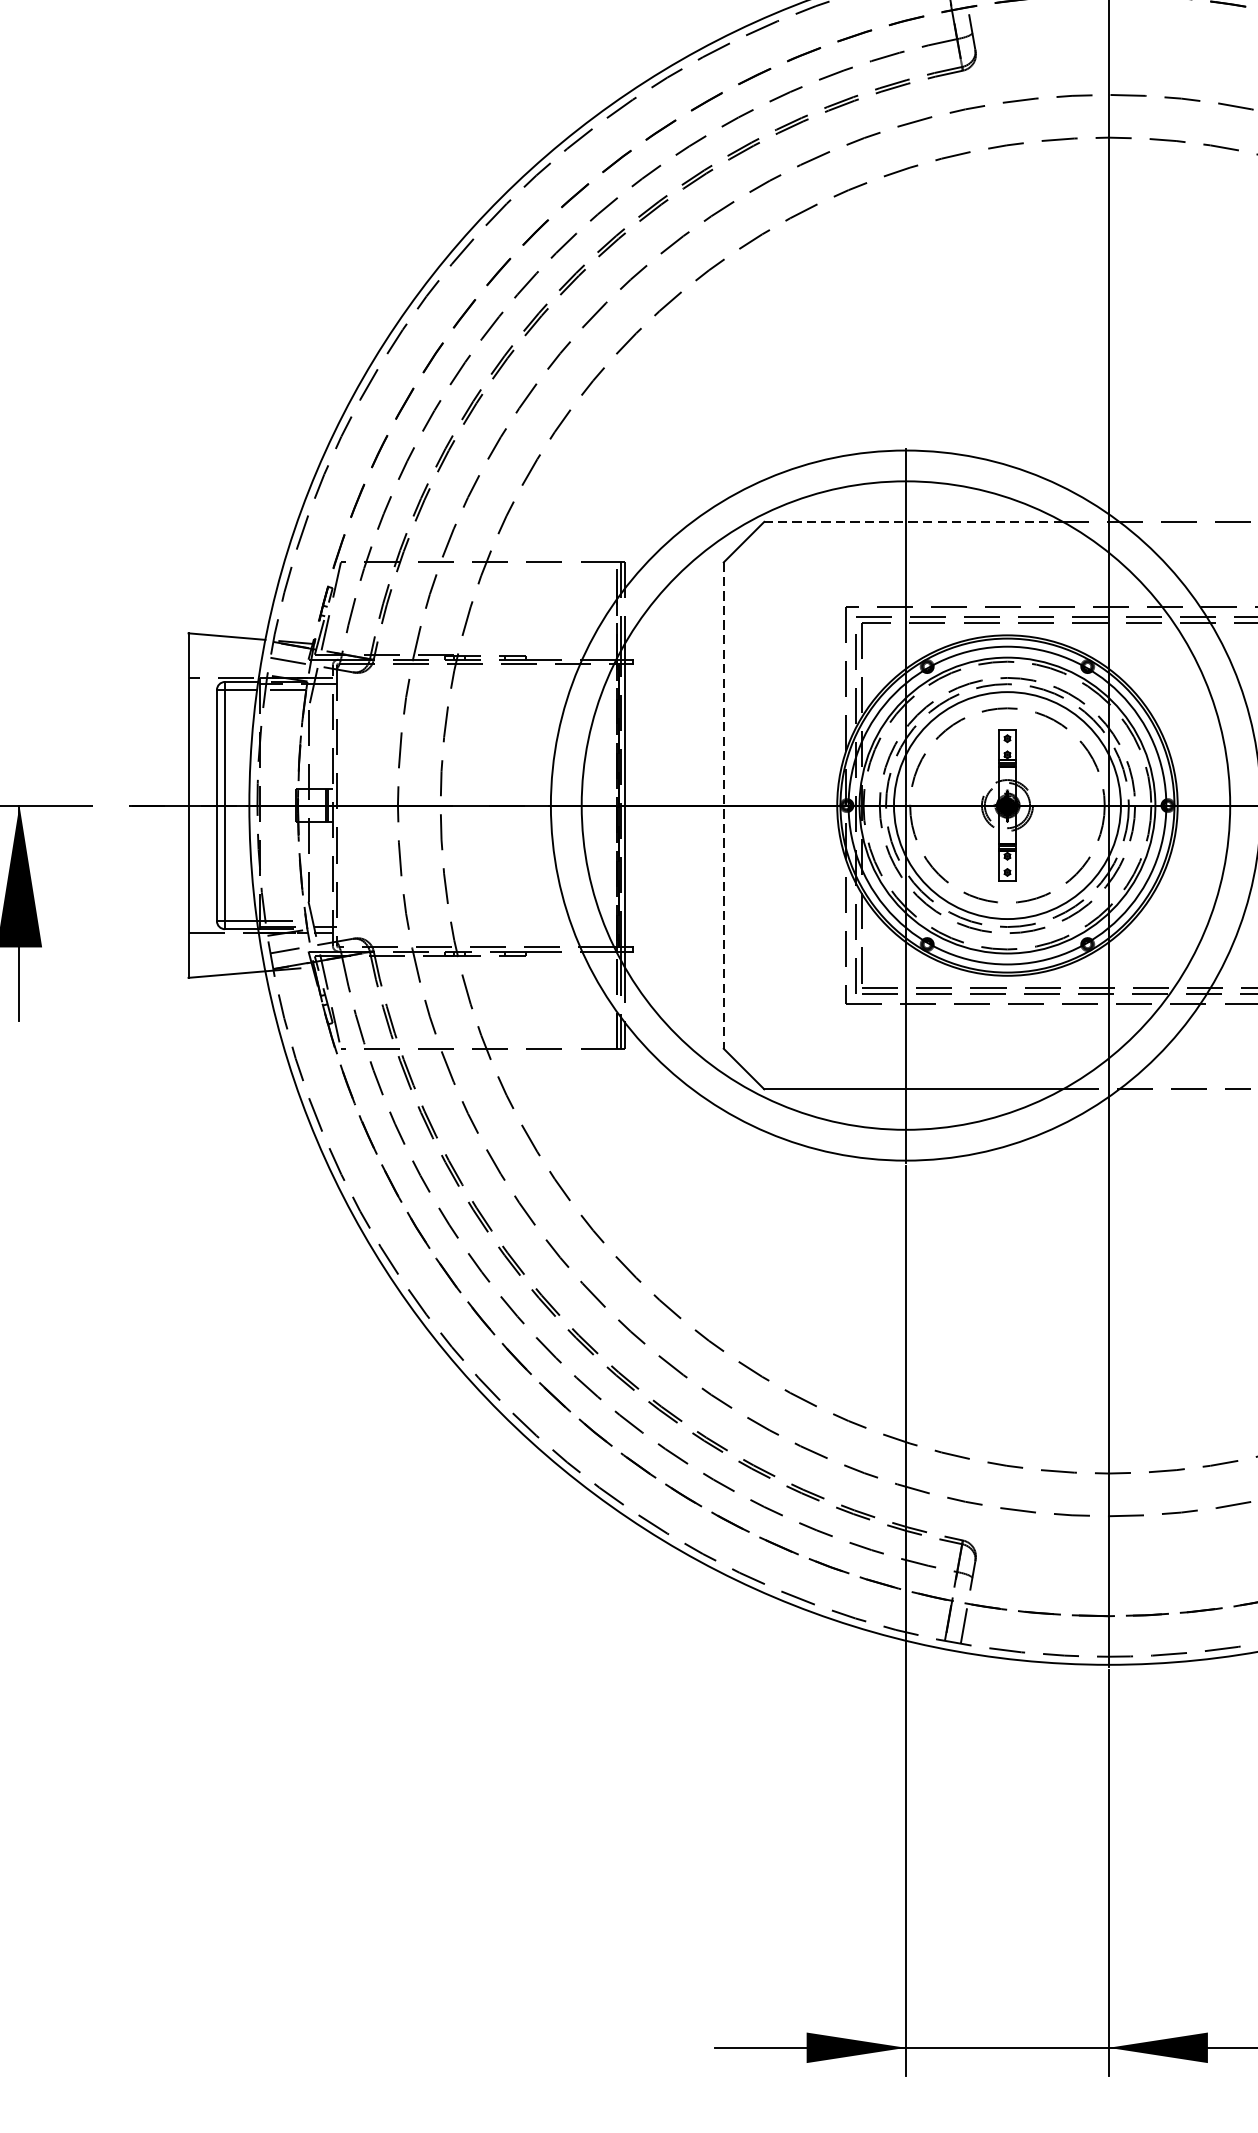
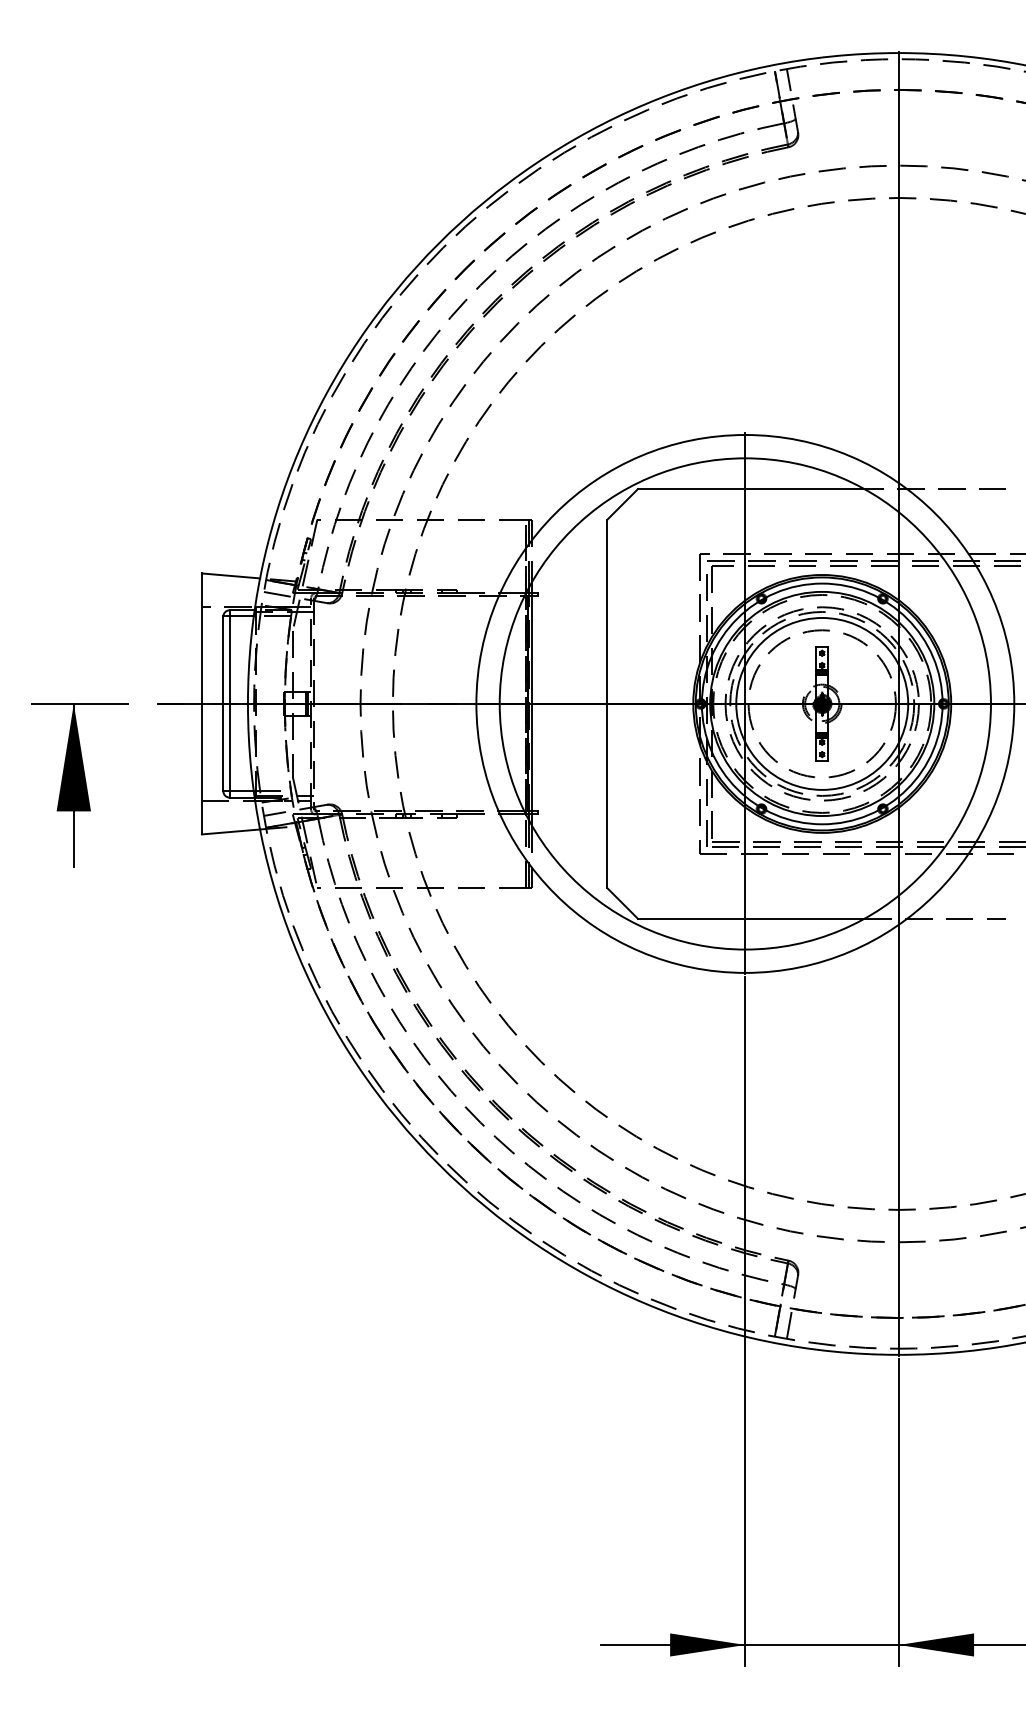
line: (912, 522) -> (750, 489), dashed -> solid
line: (723, 806) -> (607, 704), dashed -> solid

